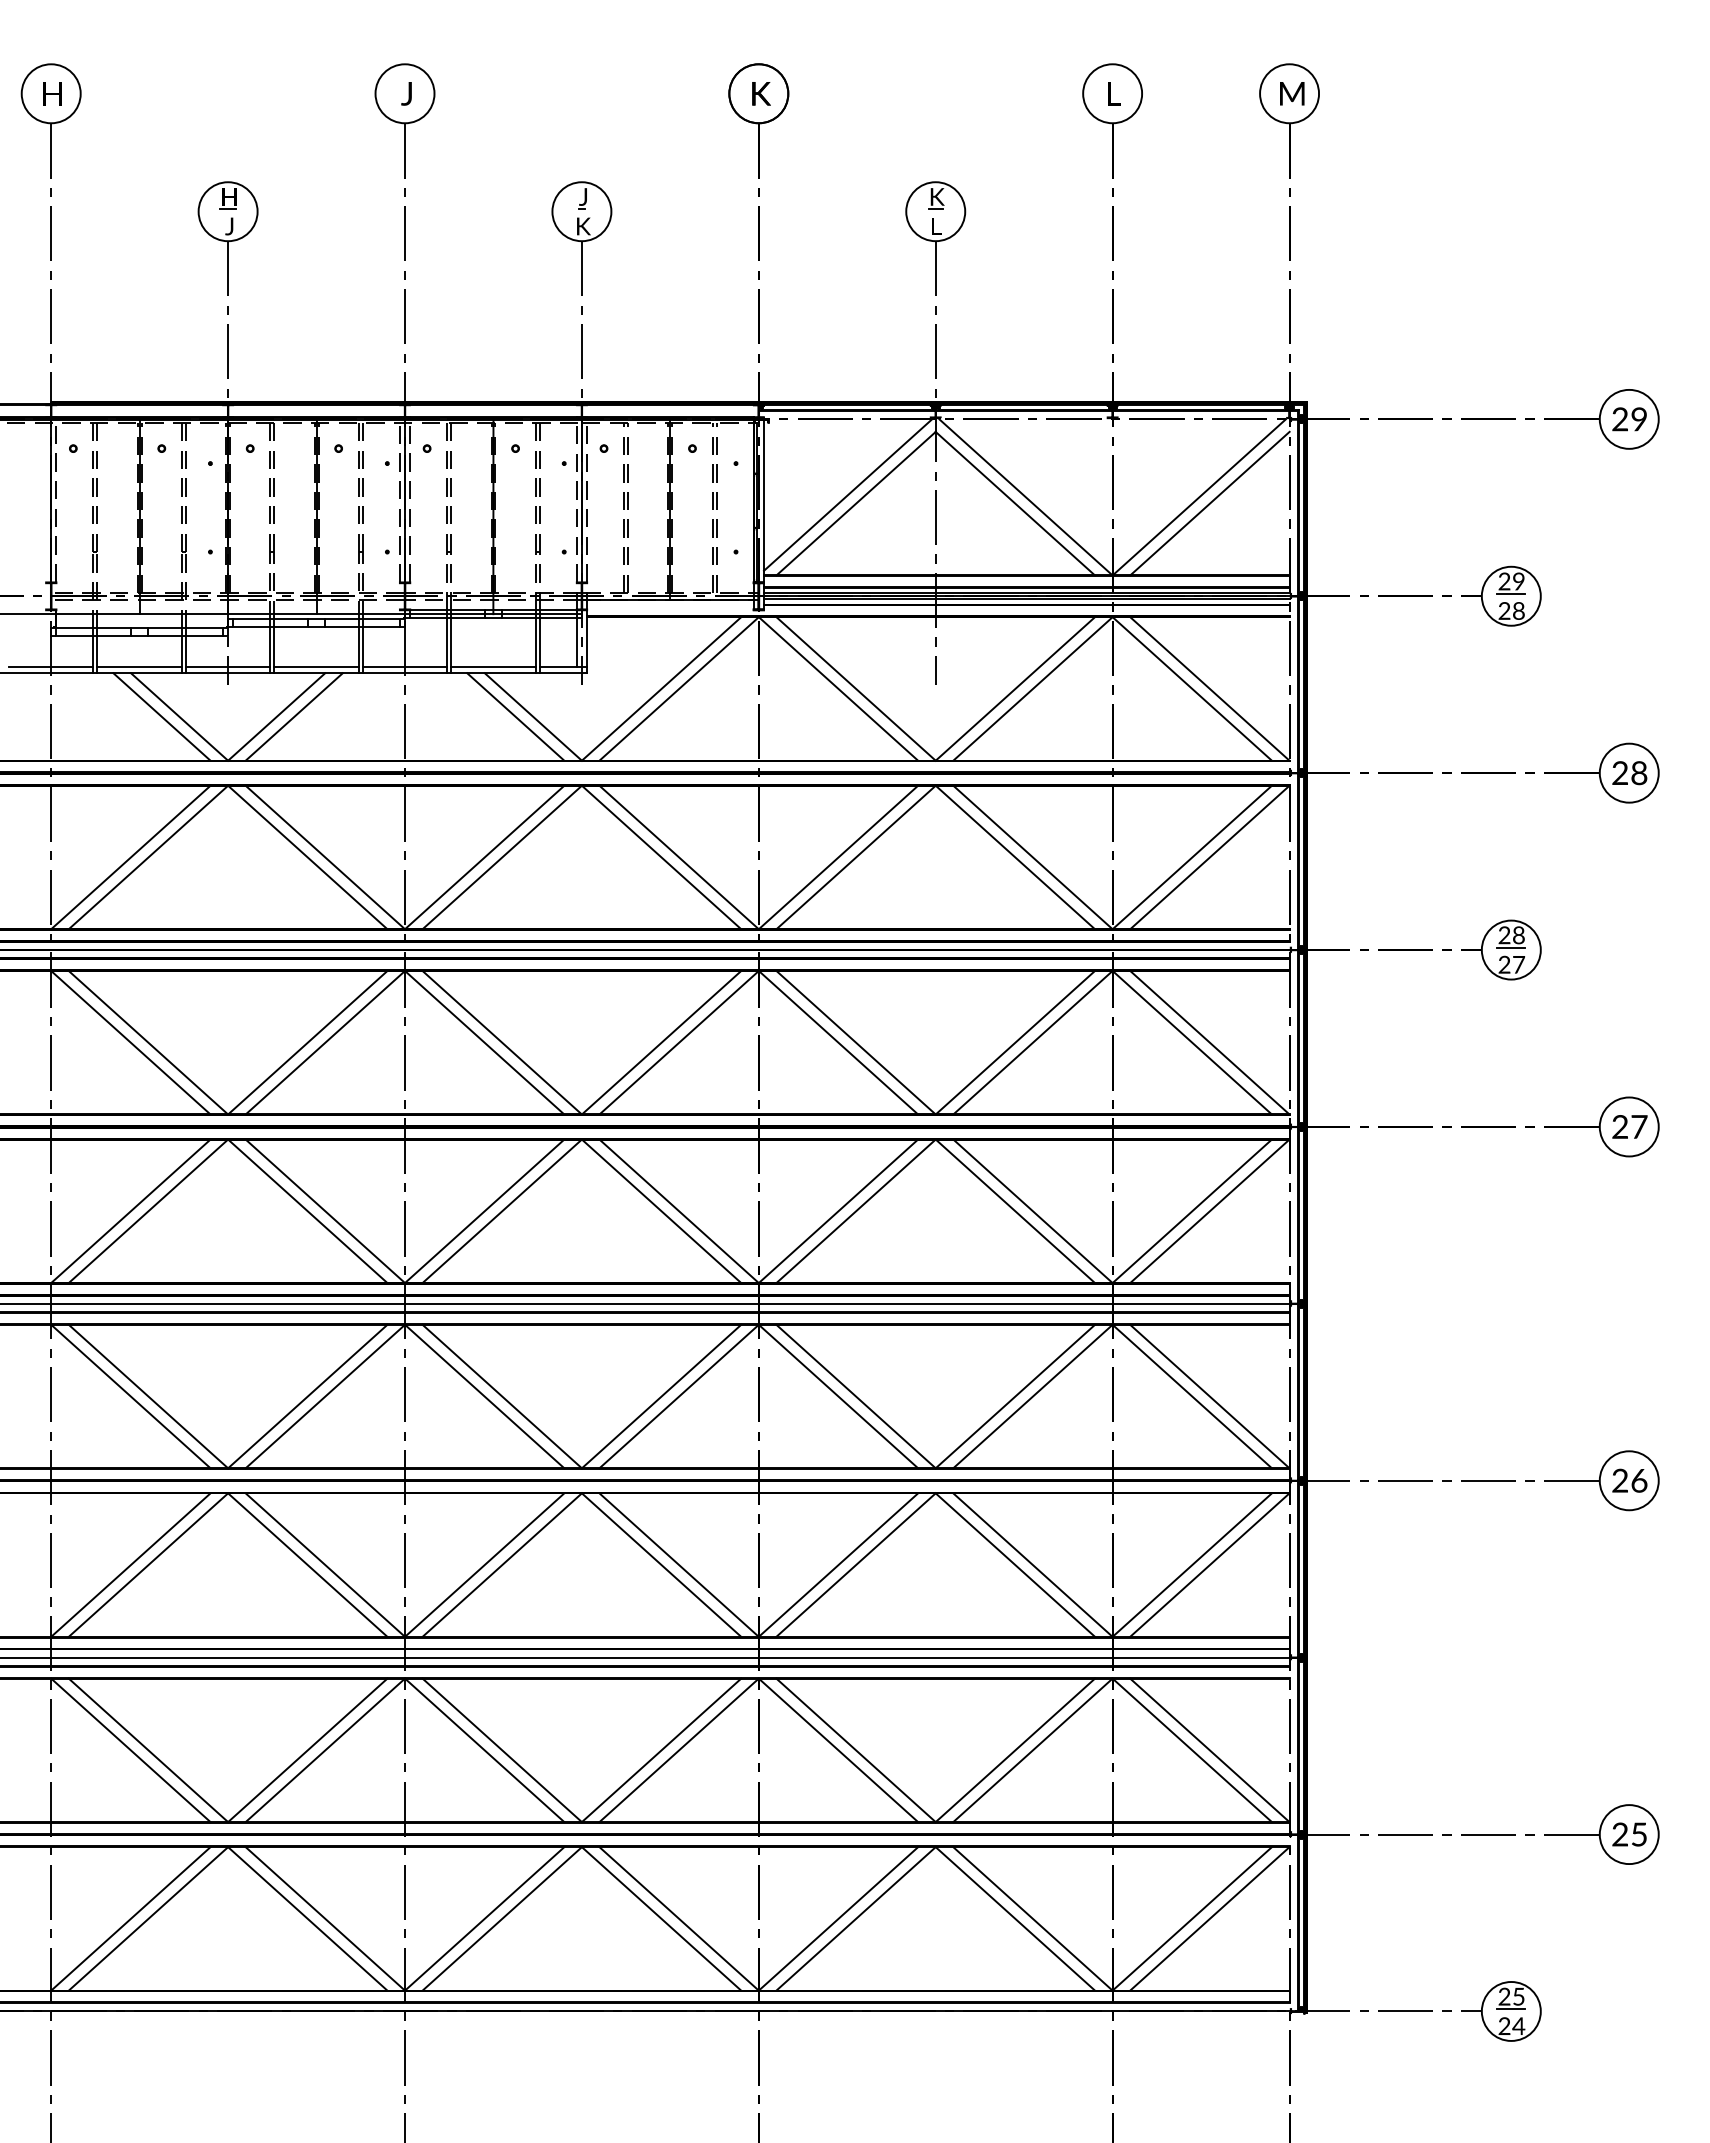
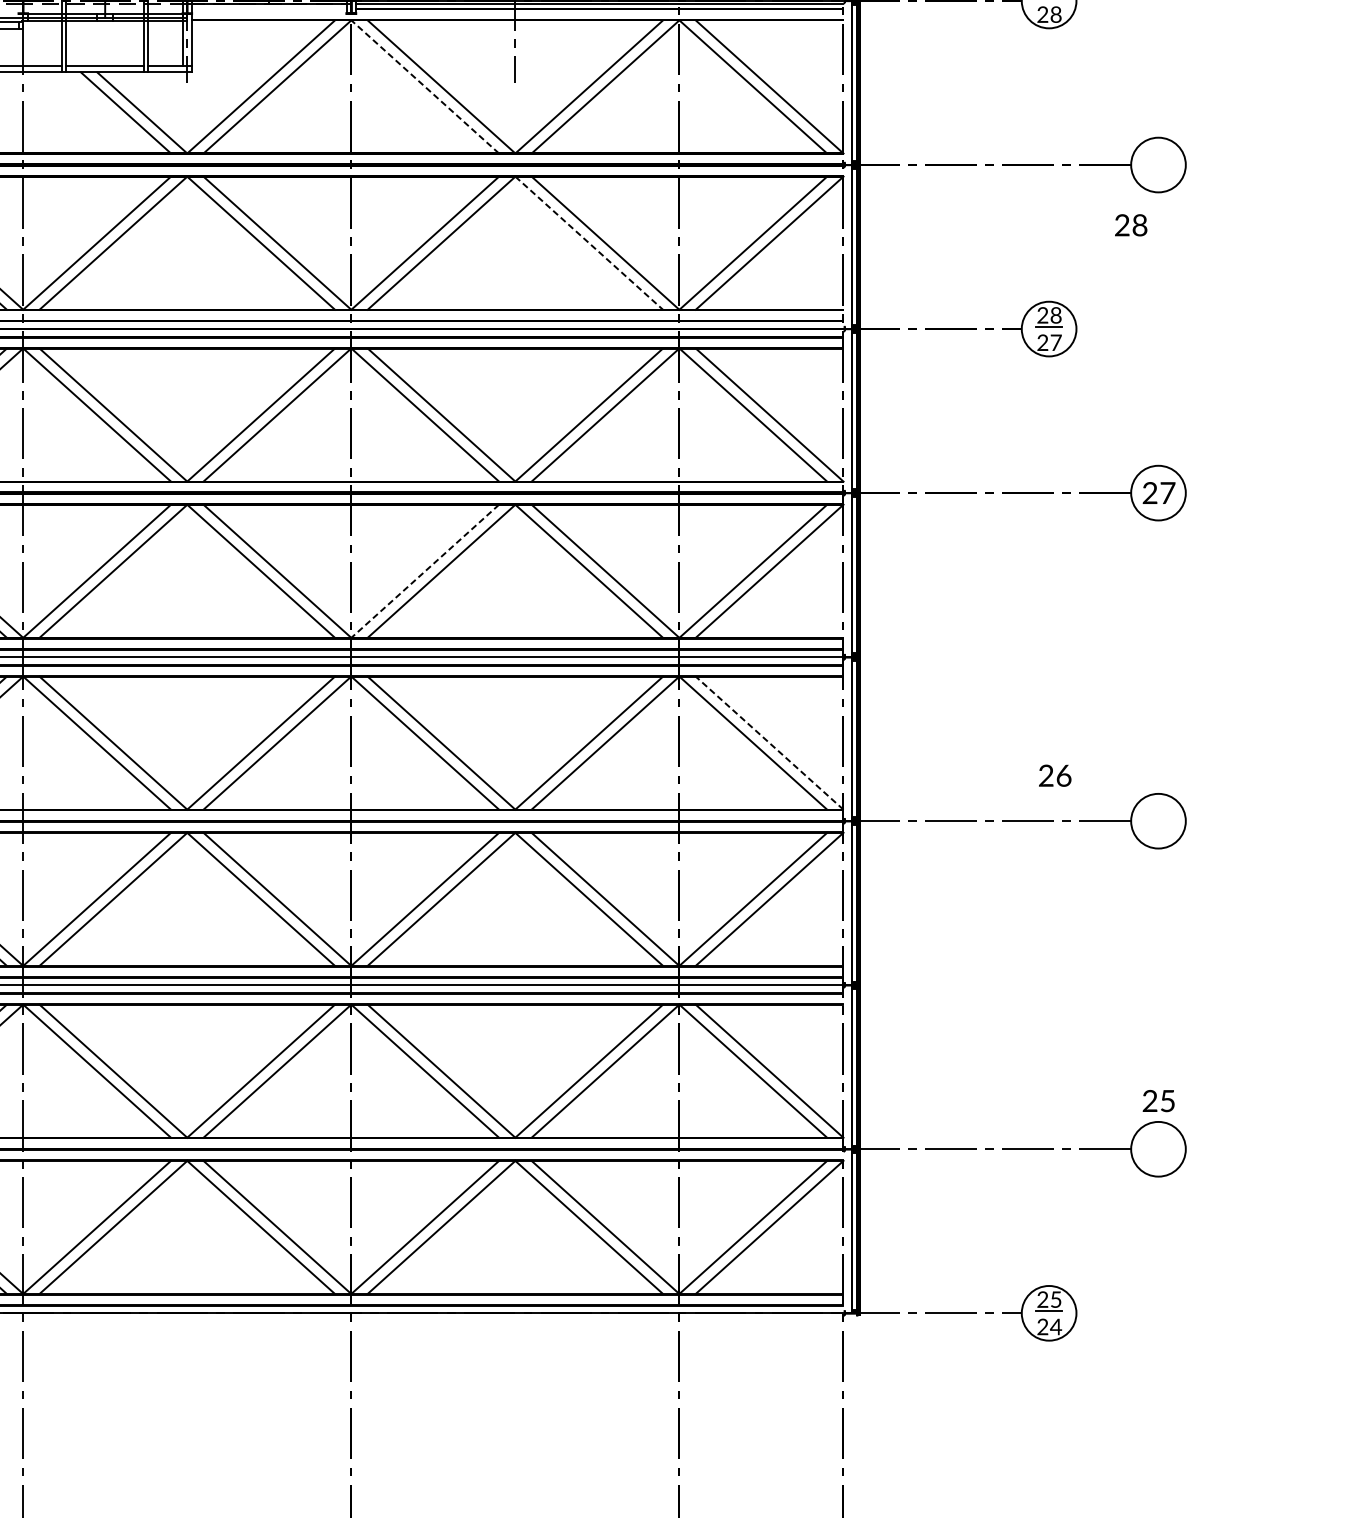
line: (838, 688) -> (425, 86), solid -> dashed
text: (1629, 773) -> (1130, 225), moved
line: (1015, 857) -> (589, 243), solid -> dashed
line: (838, 1211) -> (425, 571), solid -> dashed
line: (1209, 1396) -> (769, 743), solid -> dashed
text: (1629, 1480) -> (1054, 775), moved
text: (1629, 1834) -> (1158, 1100), moved

